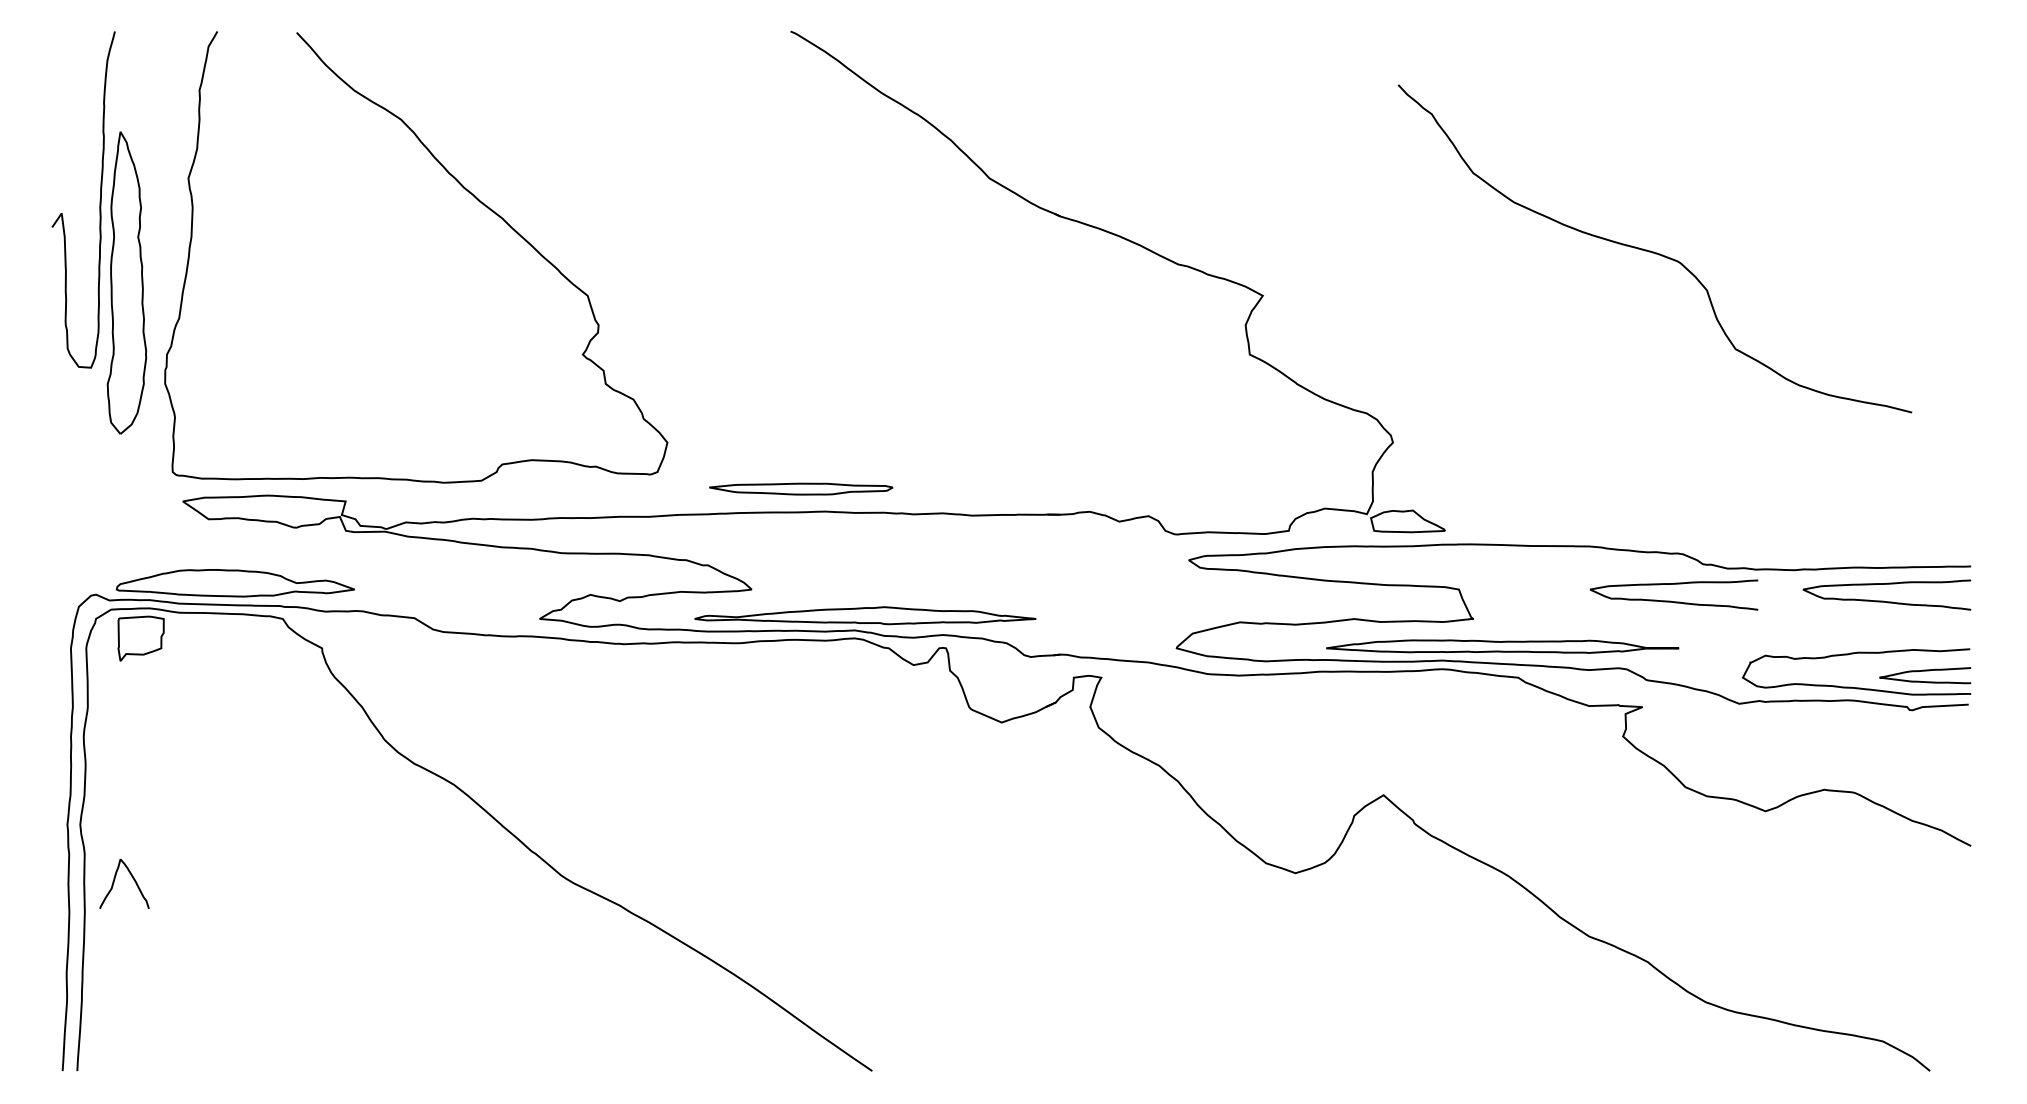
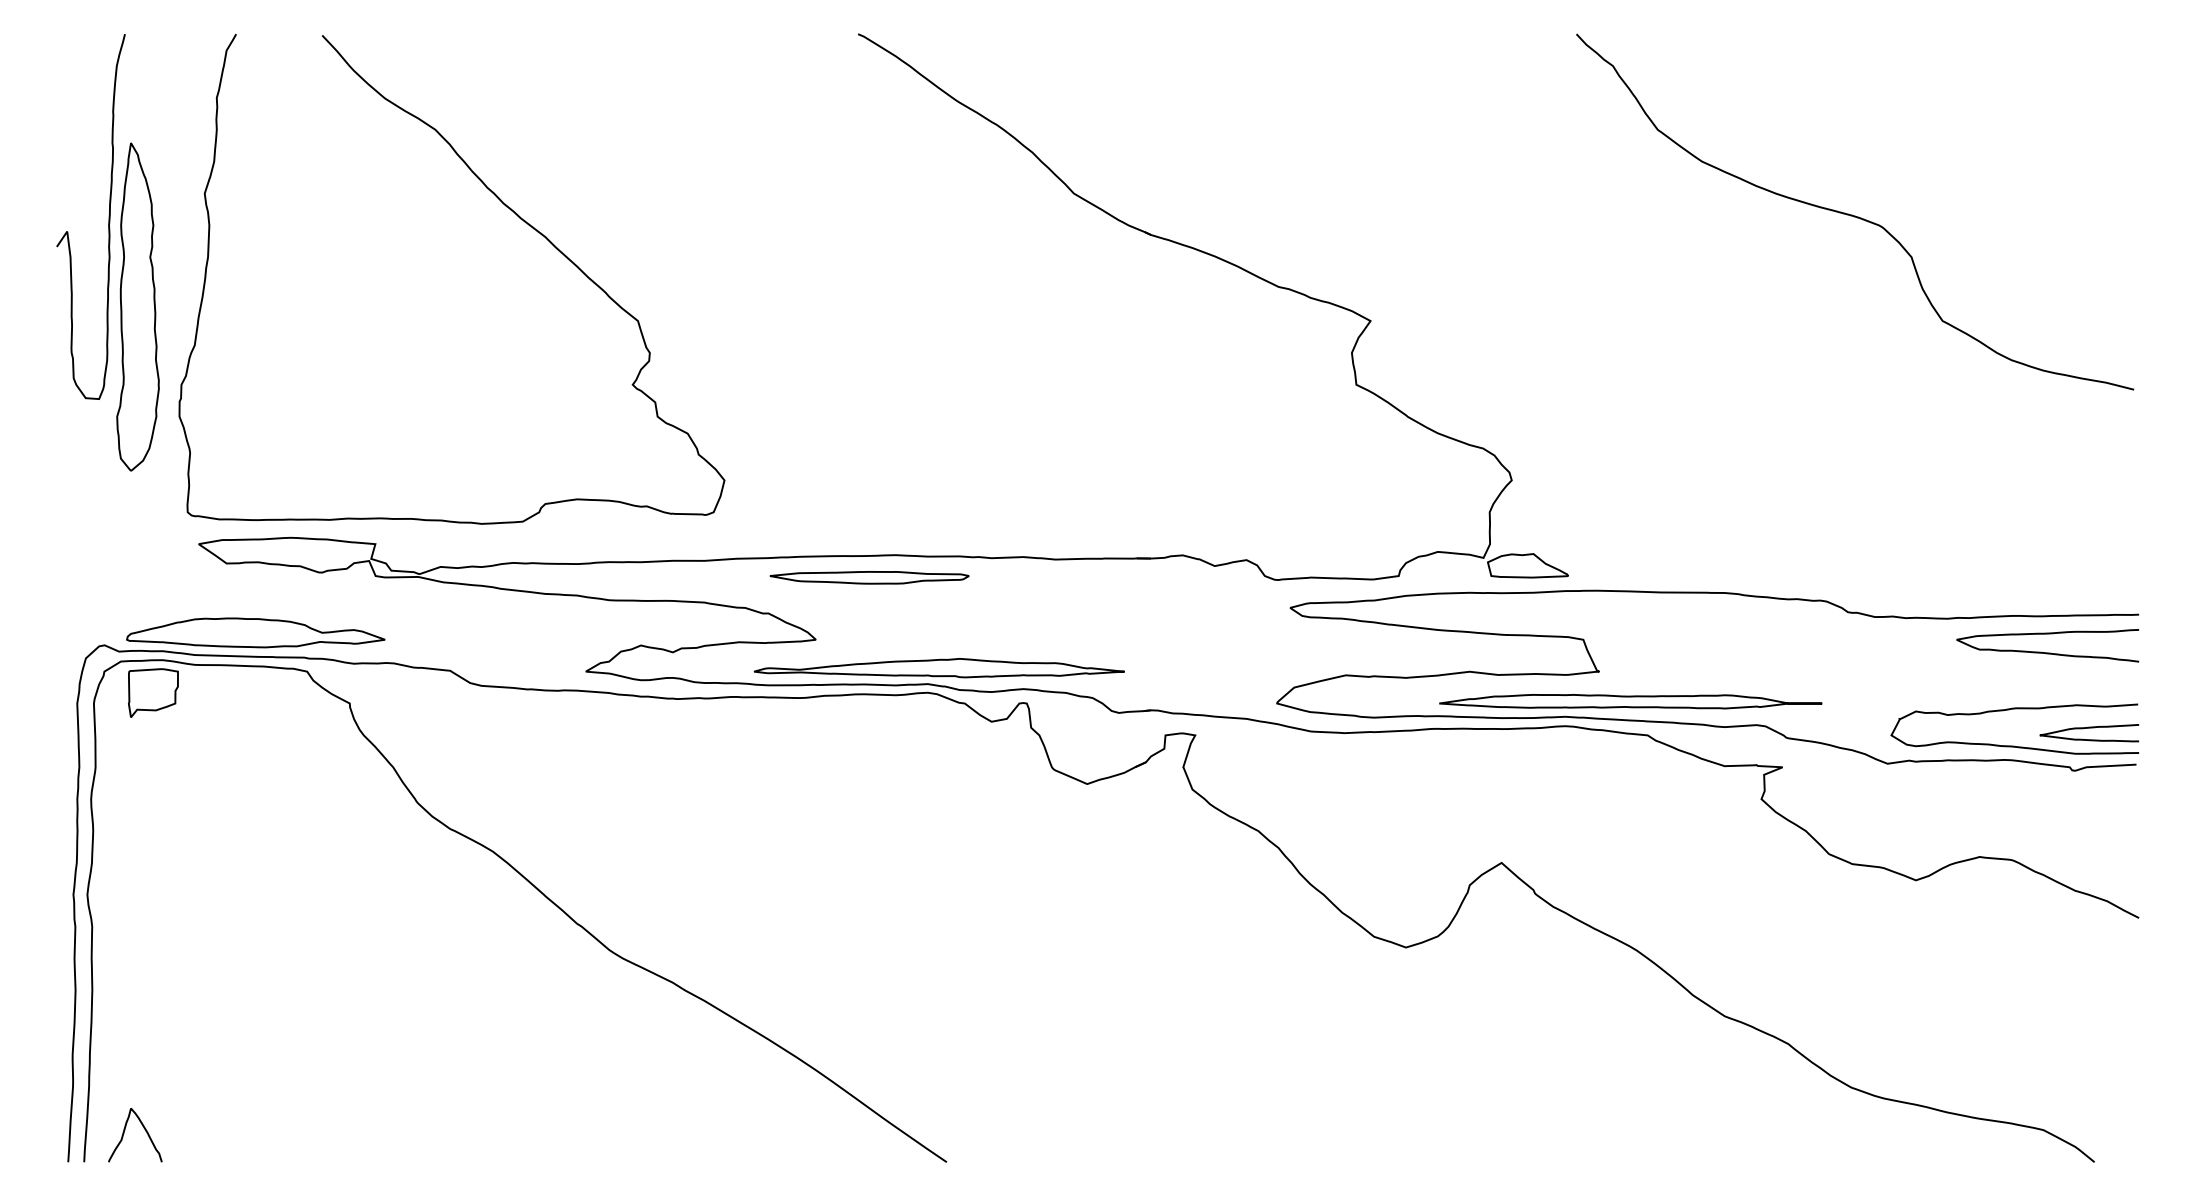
curve: (1655, 252) -> (1855, 215), moved
part: (801, 488) -> (869, 577), moved
curve: (1673, 601) -> (1816, 652), removed
curve: (131, 877) -> (143, 1128), moved

